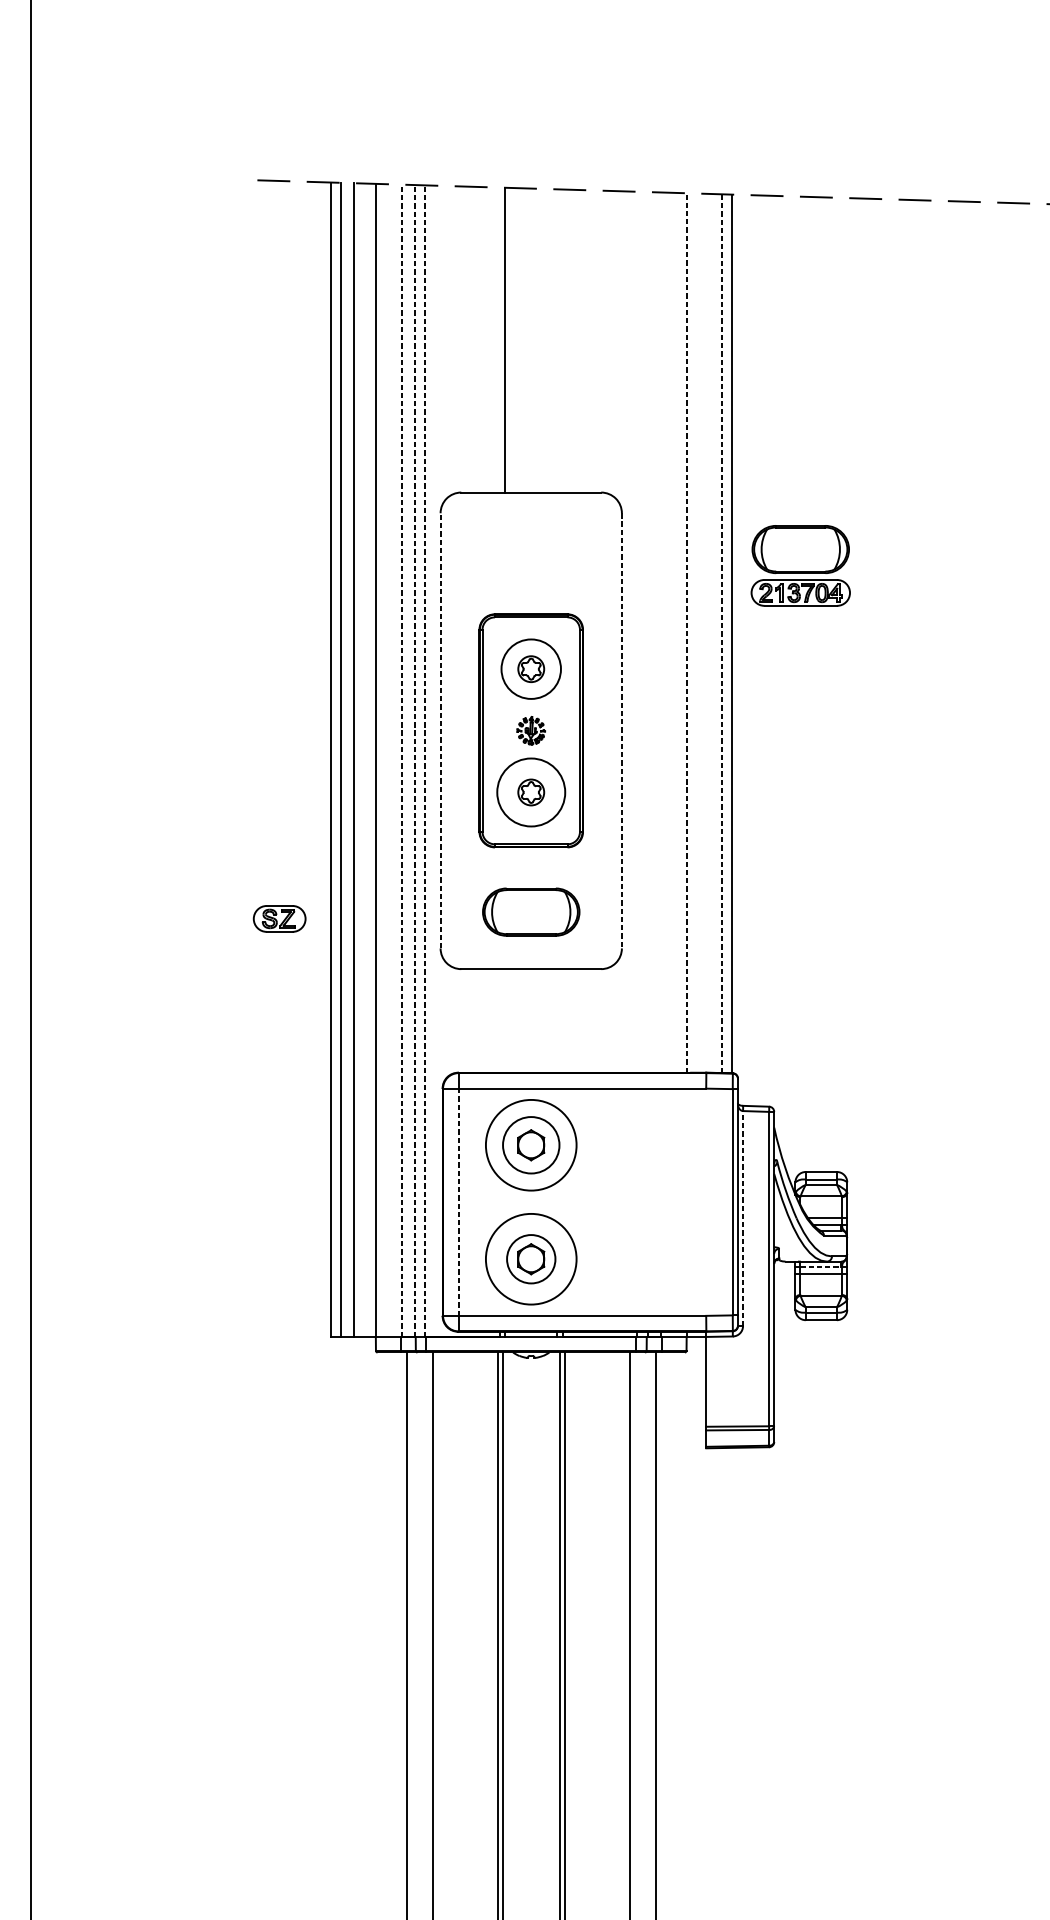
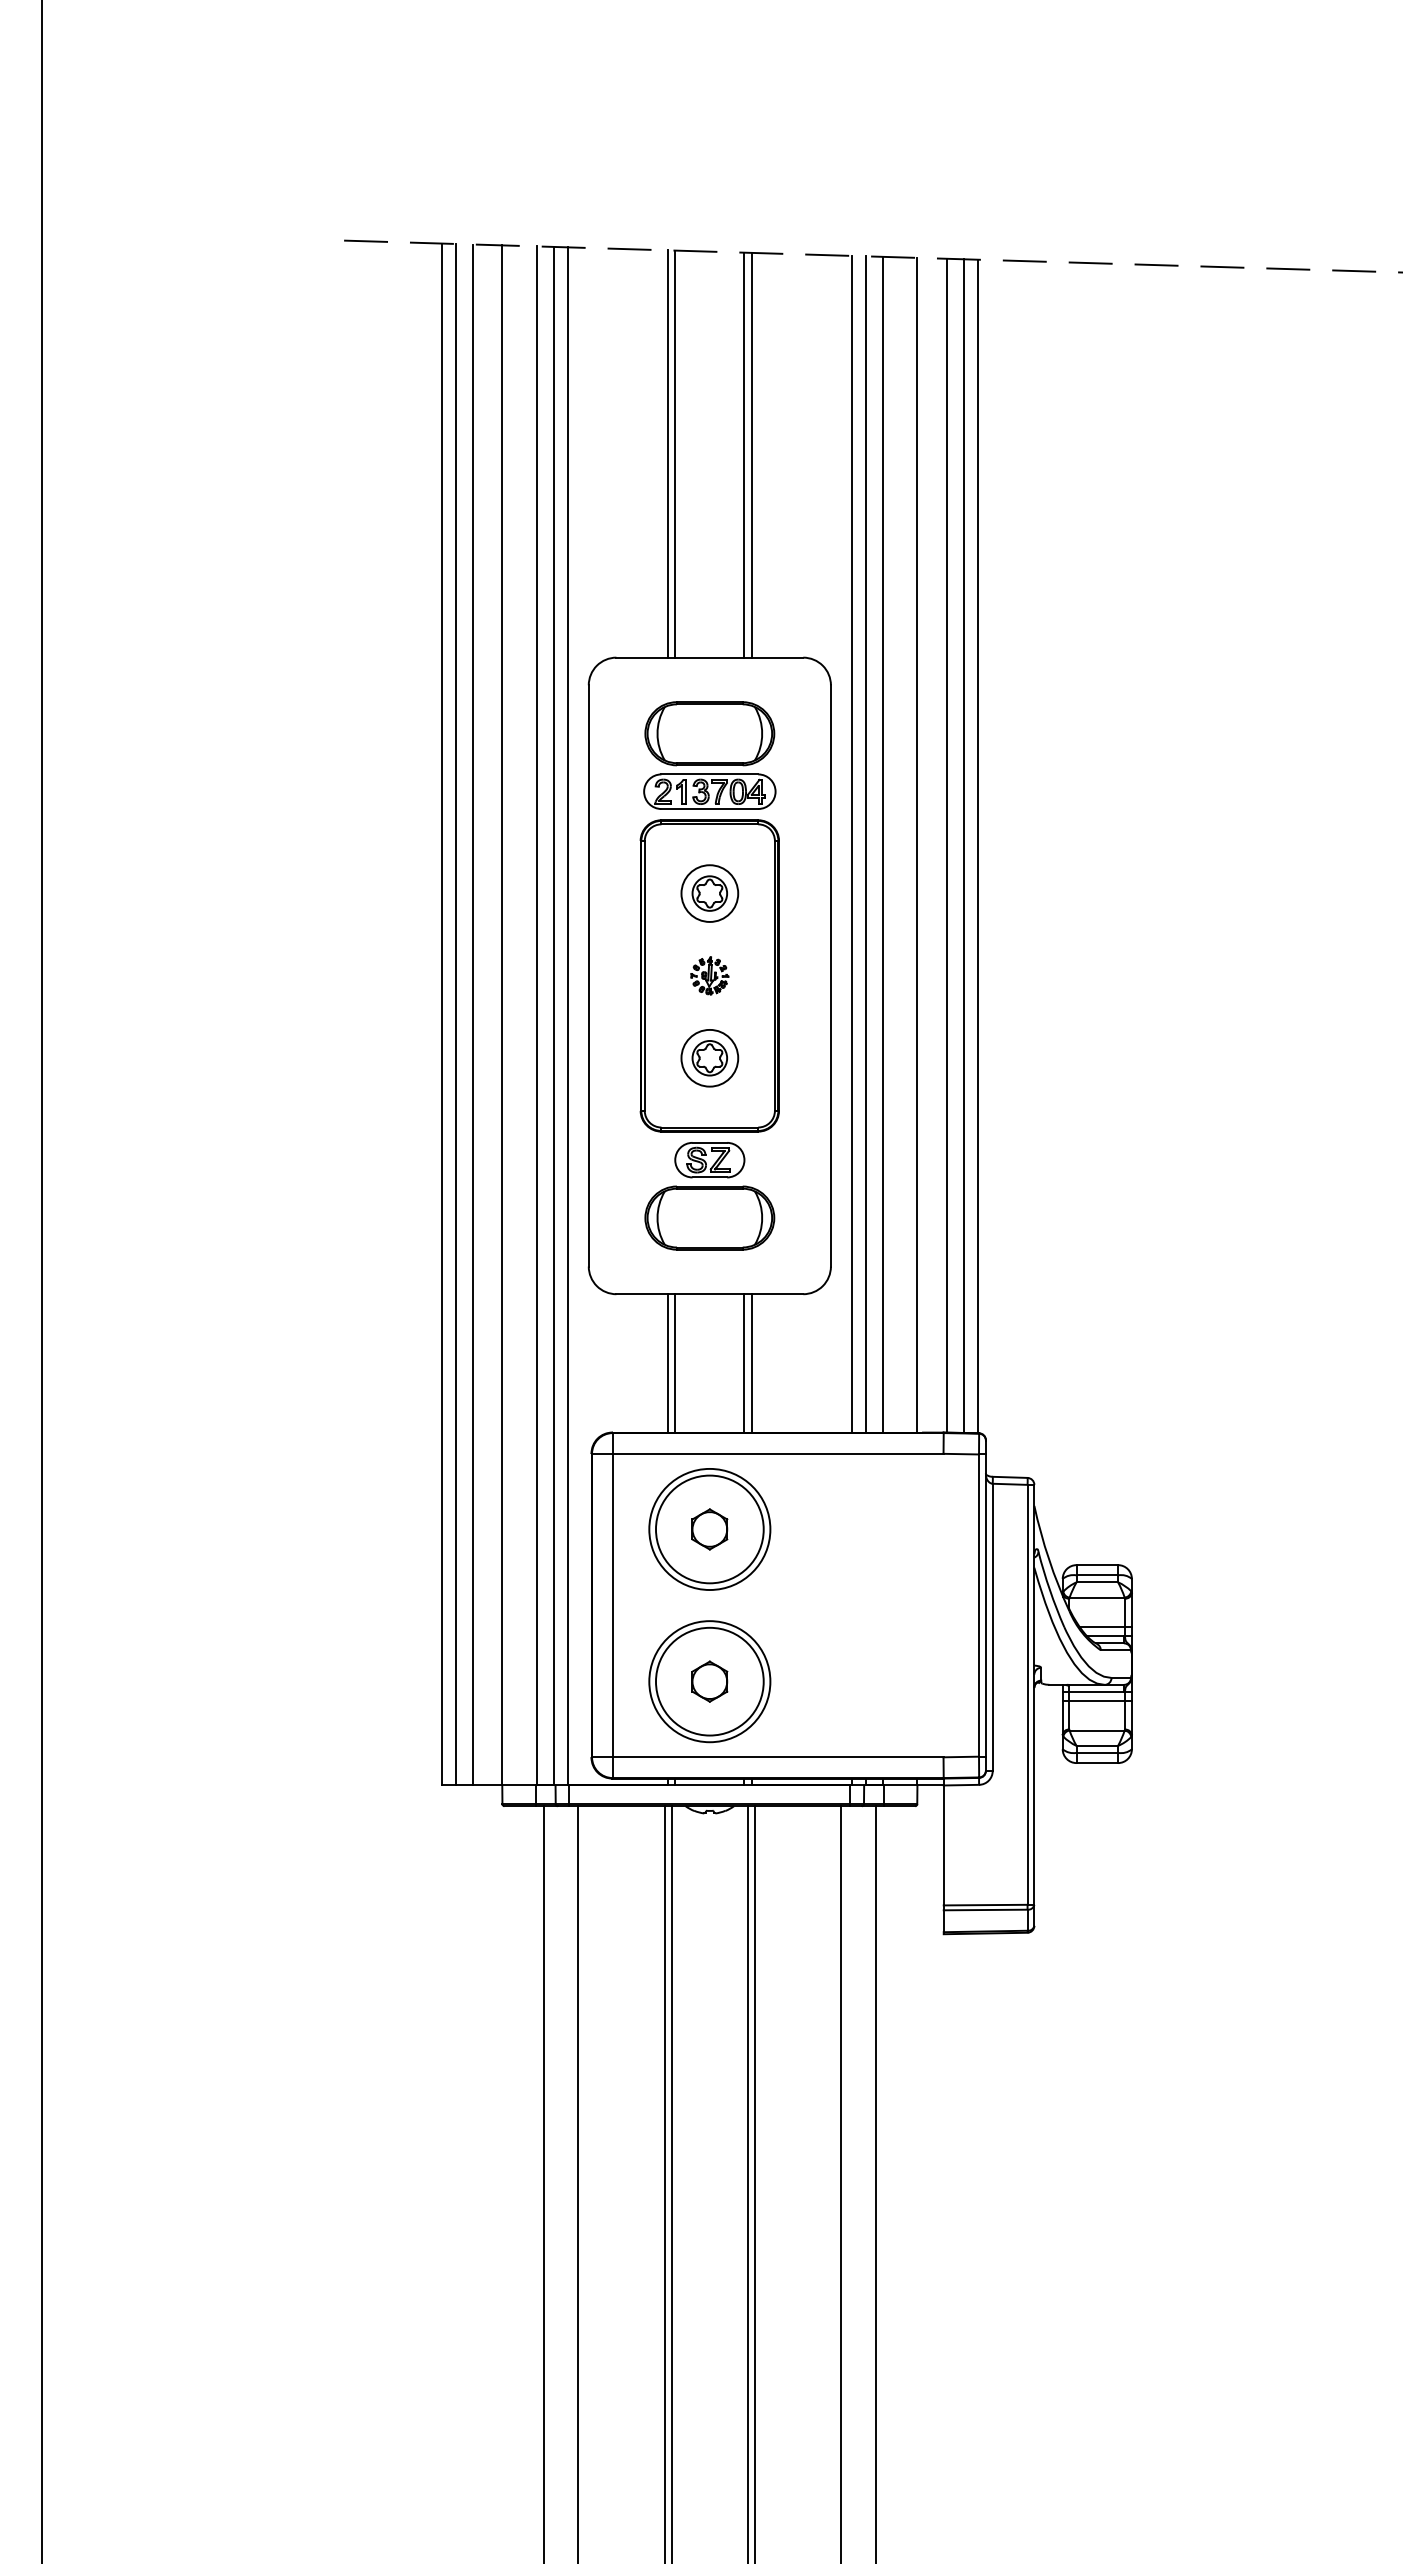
line: (499, 339) -> (667, 453), added
line: (557, 340) -> (744, 454), added
line: (563, 340) -> (752, 454), added
part: (800, 565) -> (709, 755), moved
line: (637, 631) -> (851, 843), added
line: (647, 632) -> (865, 844), added
line: (660, 632) -> (882, 844), added
line: (686, 632) -> (917, 844), dashed -> solid
line: (708, 633) -> (946, 845), added
line: (721, 633) -> (964, 846), dashed -> solid
circle: (530, 669) -> (709, 893), size x0.71
line: (440, 730) -> (588, 975), dashed -> solid
line: (621, 730) -> (830, 975), dashed -> solid
line: (401, 760) -> (536, 1015), dashed -> solid
line: (414, 760) -> (554, 1015), dashed -> solid
line: (425, 760) -> (568, 1015), dashed -> solid
circle: (530, 791) -> (709, 1057), size x0.62
part: (279, 919) -> (709, 1160), moved
line: (499, 1021) -> (667, 1363), added
line: (505, 1021) -> (675, 1363), added
line: (557, 1021) -> (744, 1363), added
line: (563, 1021) -> (752, 1363), added
circle: (530, 1145) -> (709, 1529), size x1.43
line: (458, 1202) -> (612, 1605), dashed -> solid
line: (742, 1218) -> (992, 1627), dashed -> solid
circle: (530, 1259) -> (709, 1681), size x1.67
line: (821, 1266) -> (1097, 1691), dashed -> solid

